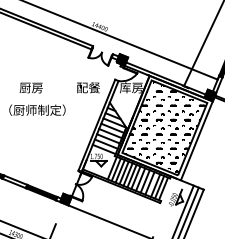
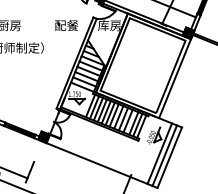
hatch: (165, 126) -> (143, 64), removed

